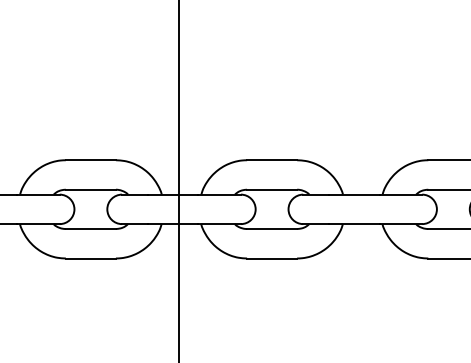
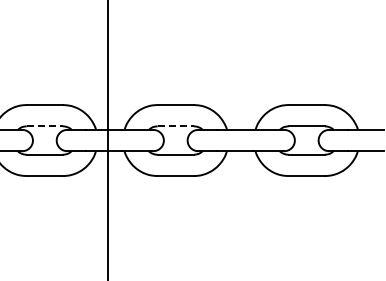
line: (91, 189) -> (45, 126), solid -> dashed
line: (273, 189) -> (176, 126), solid -> dashed

